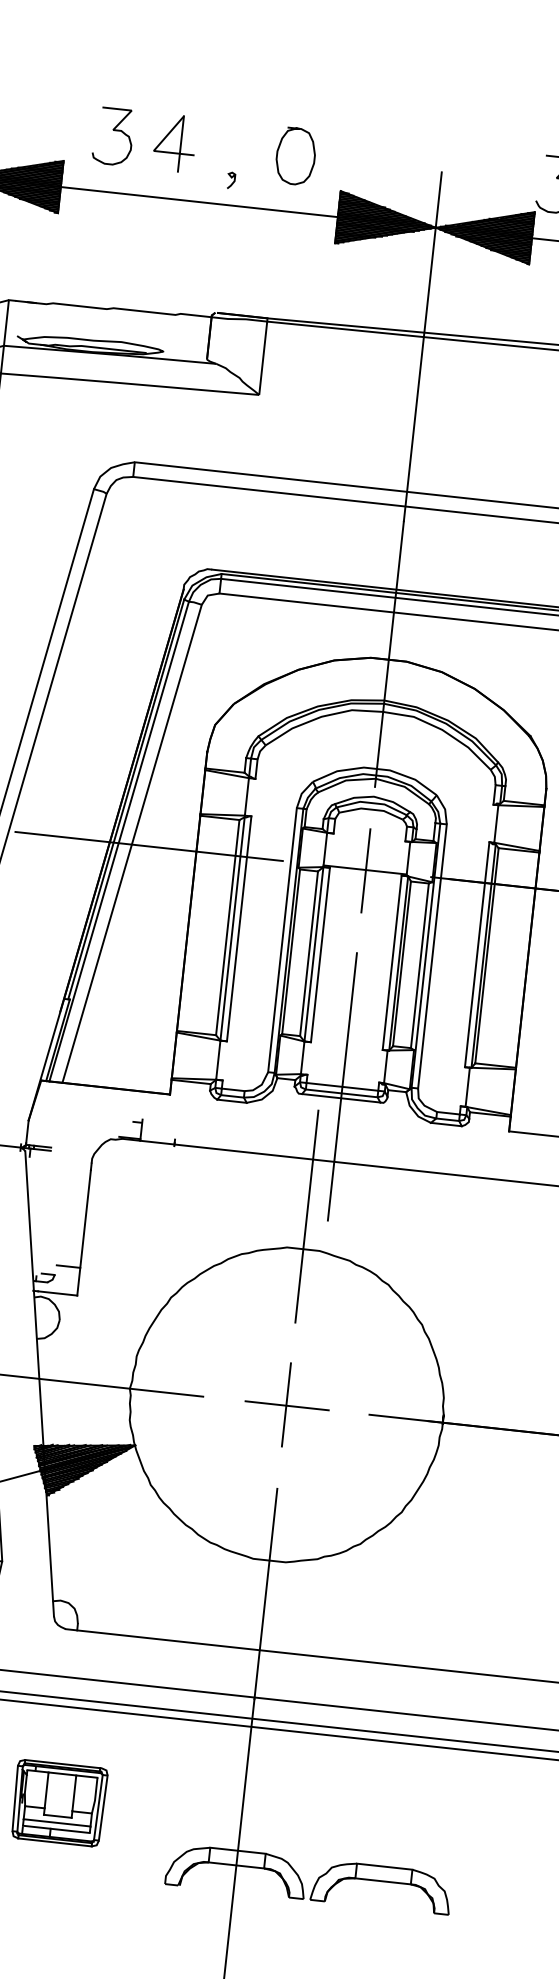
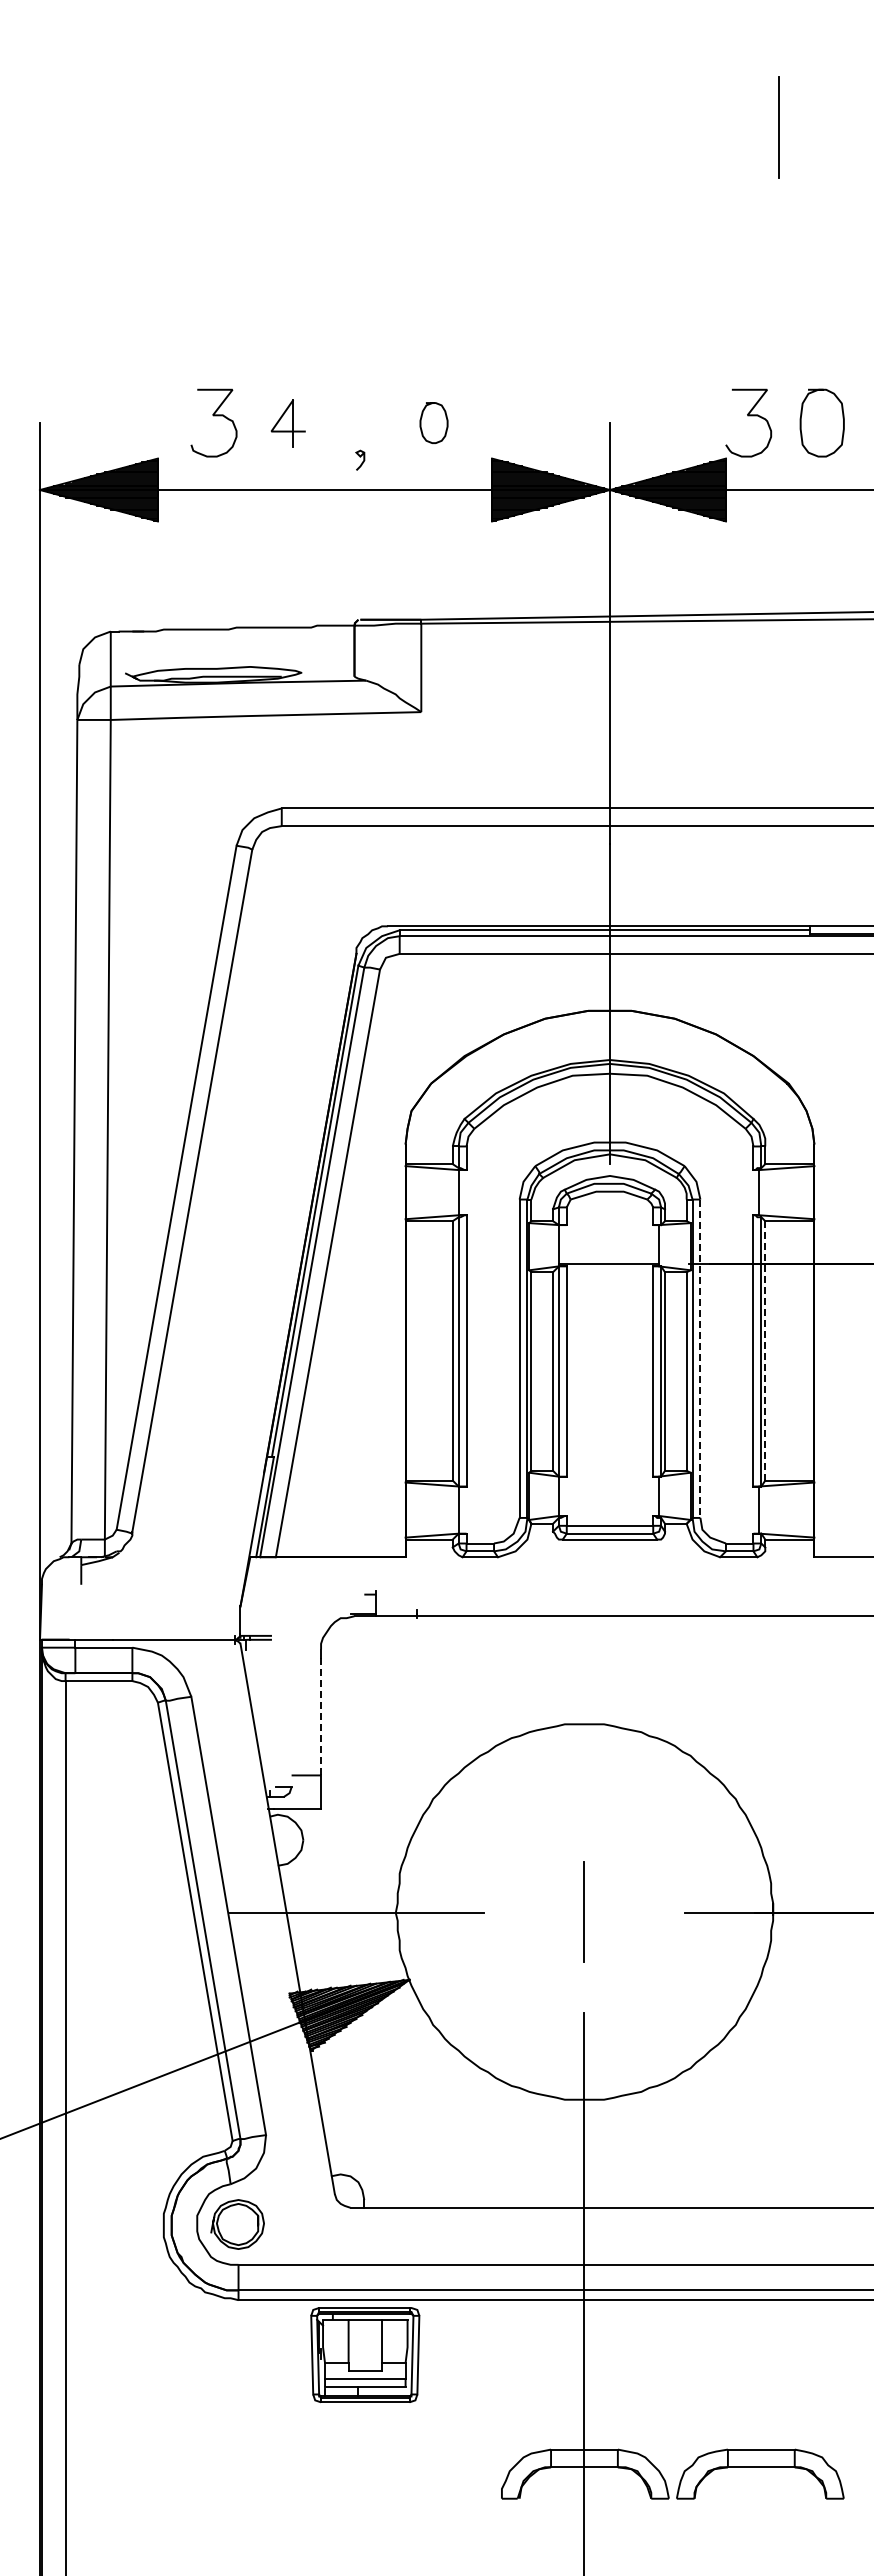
part: (175, 143) -> (288, 423), size x0.7
part: (295, 155) -> (433, 422), size x0.6
line: (149, 846) -> (348, 1264), removed
line: (366, 871) -> (610, 1265), removed
line: (487, 955) -> (765, 1350), solid -> dashed
line: (432, 957) -> (700, 1359), solid -> dashed
line: (342, 1086) -> (610, 1525), removed
line: (306, 1216) -> (584, 1684), removed
line: (85, 1219) -> (321, 1716), solid -> dashed
line: (287, 1406) -> (585, 1913), removed
part: (59, 1802) -> (365, 2354), moved

